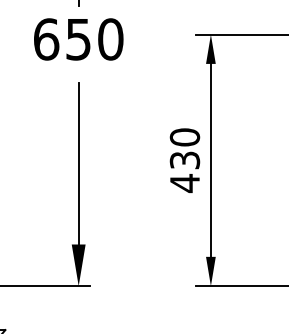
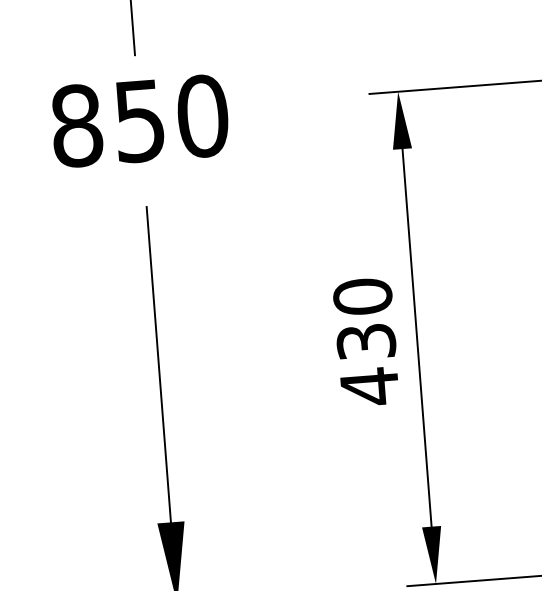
text: (46, 39) -> (77, 126), 650 -> 850

